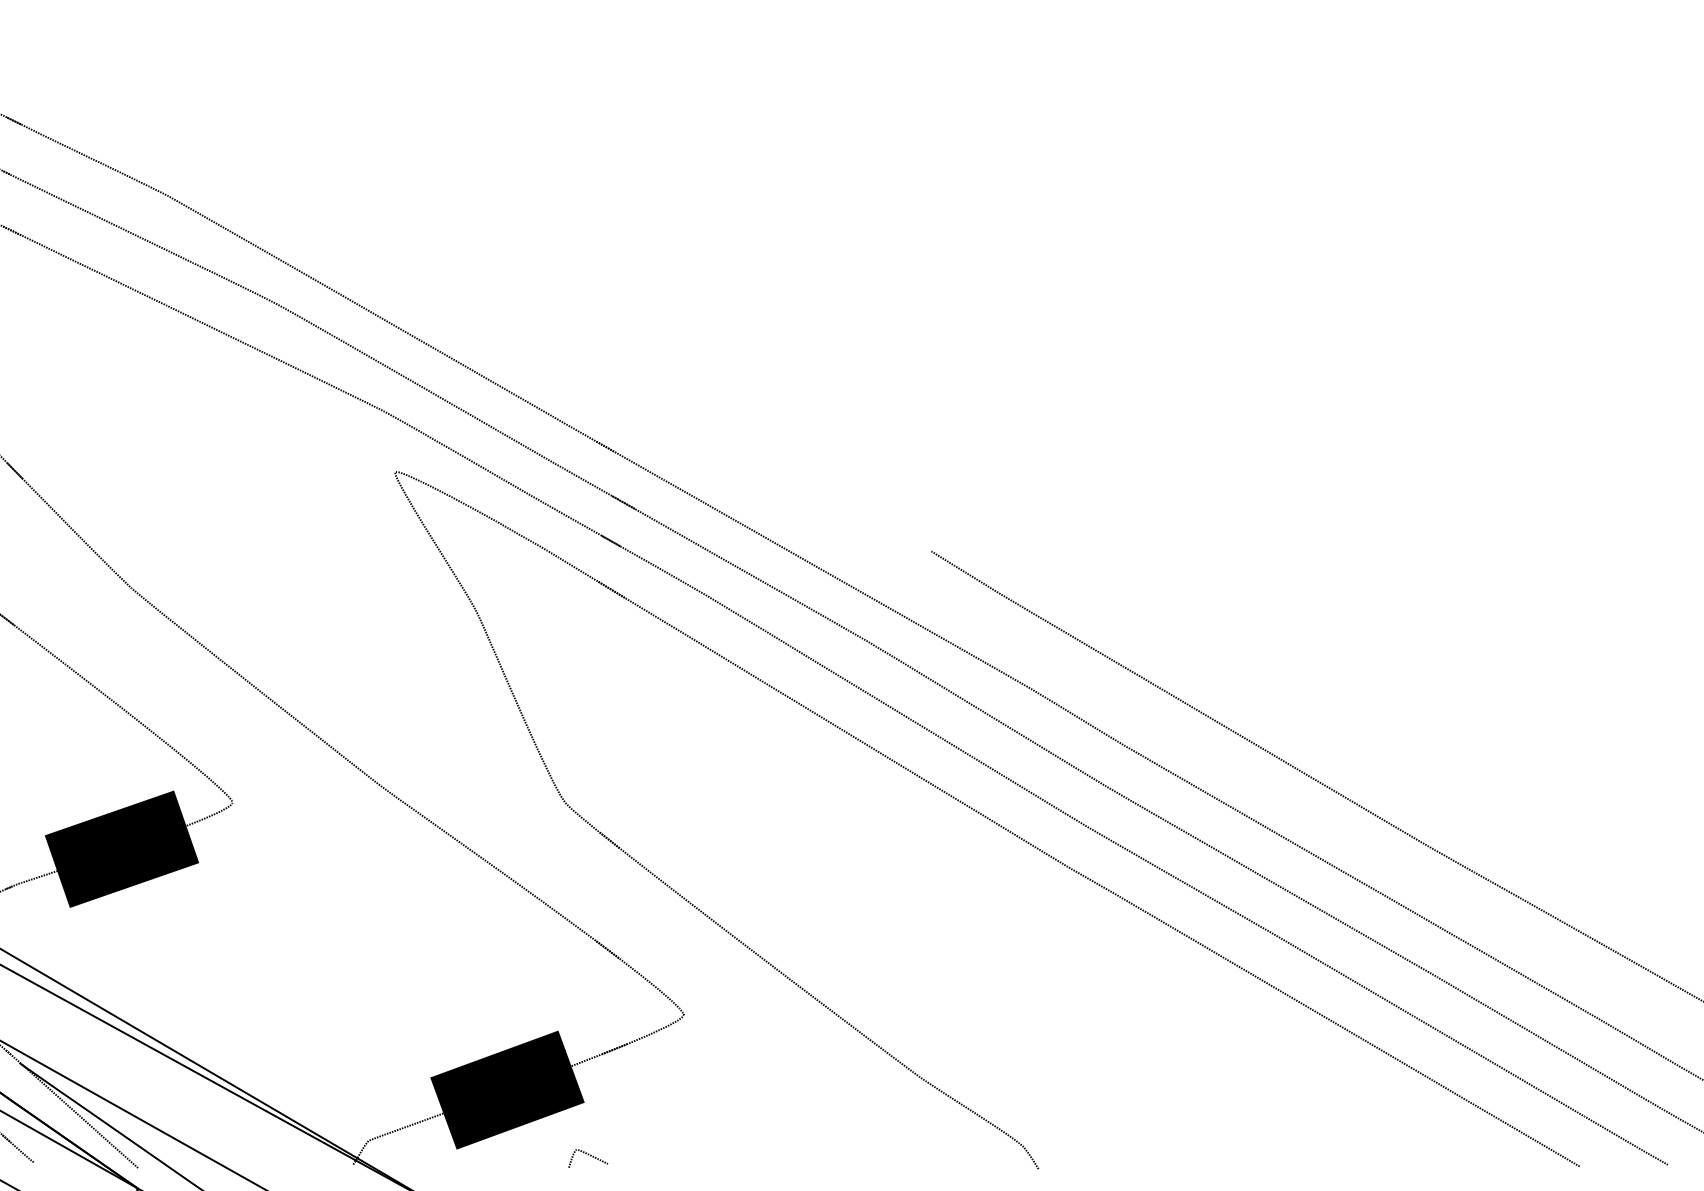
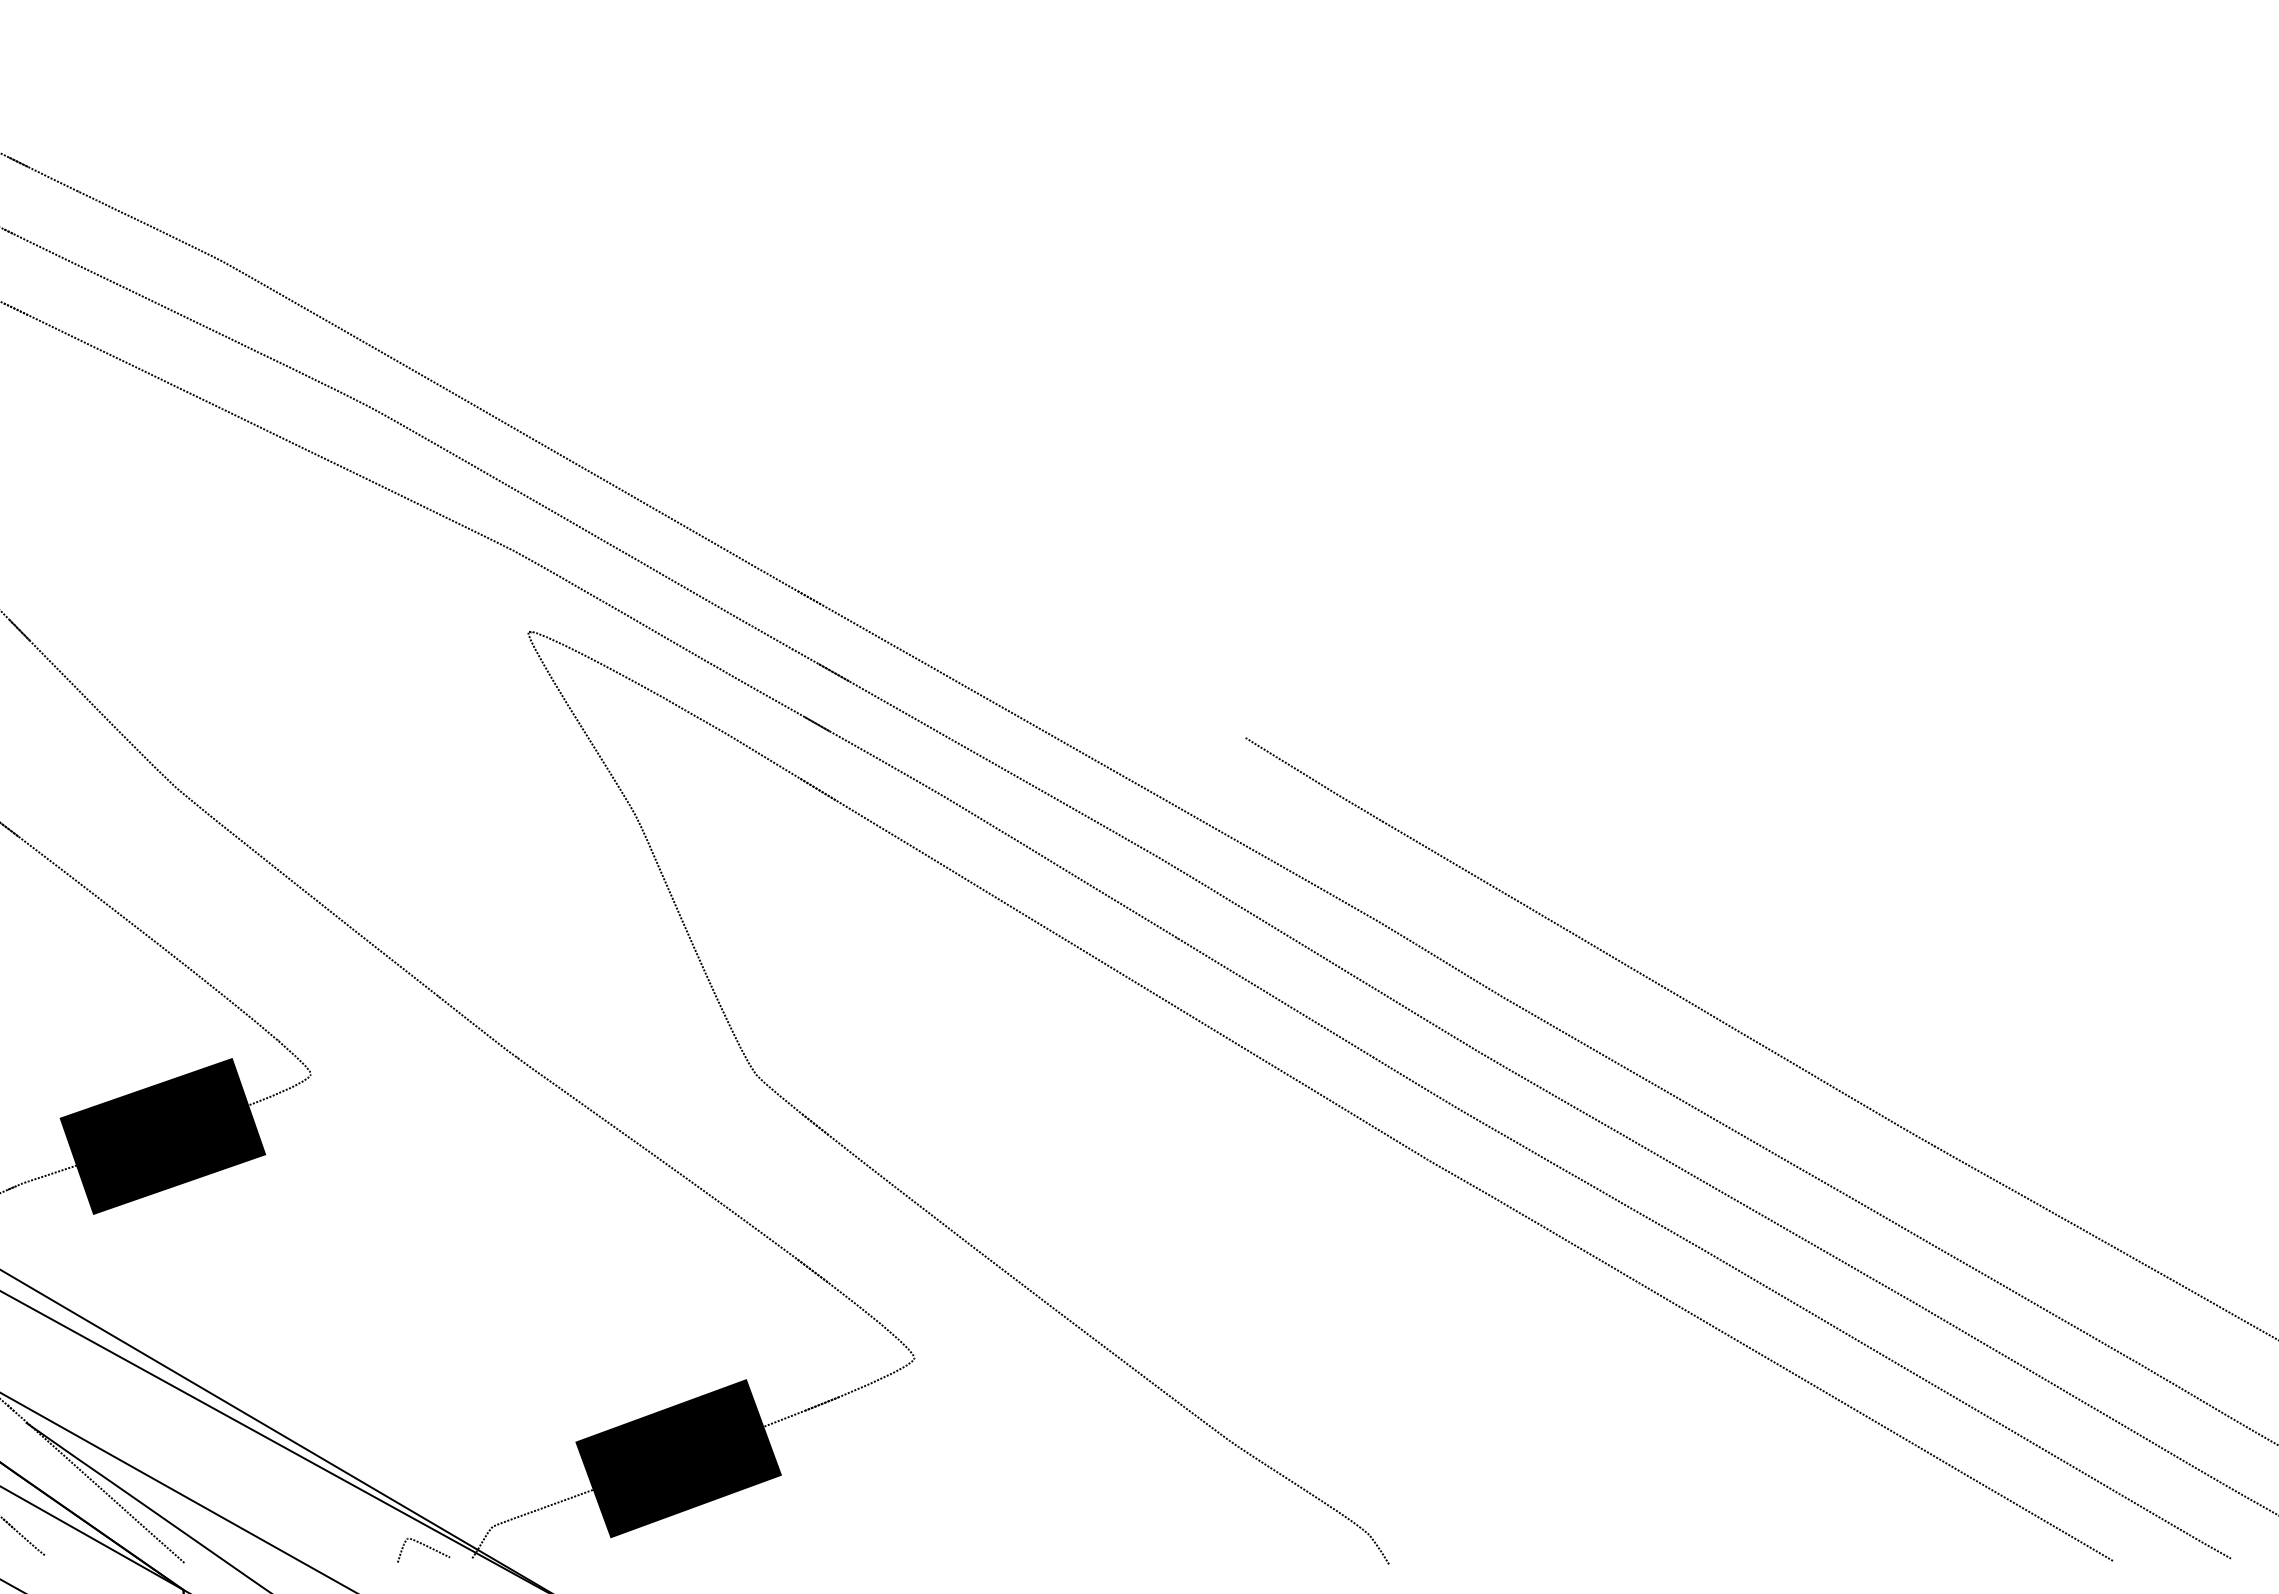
curve: (588, 1155) -> (423, 1545), moved

